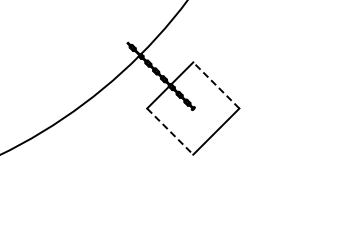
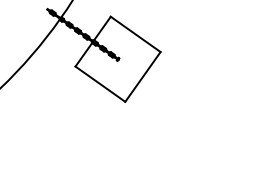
line: (216, 85) -> (135, 34), dashed -> solid
line: (170, 131) -> (100, 84), dashed -> solid

